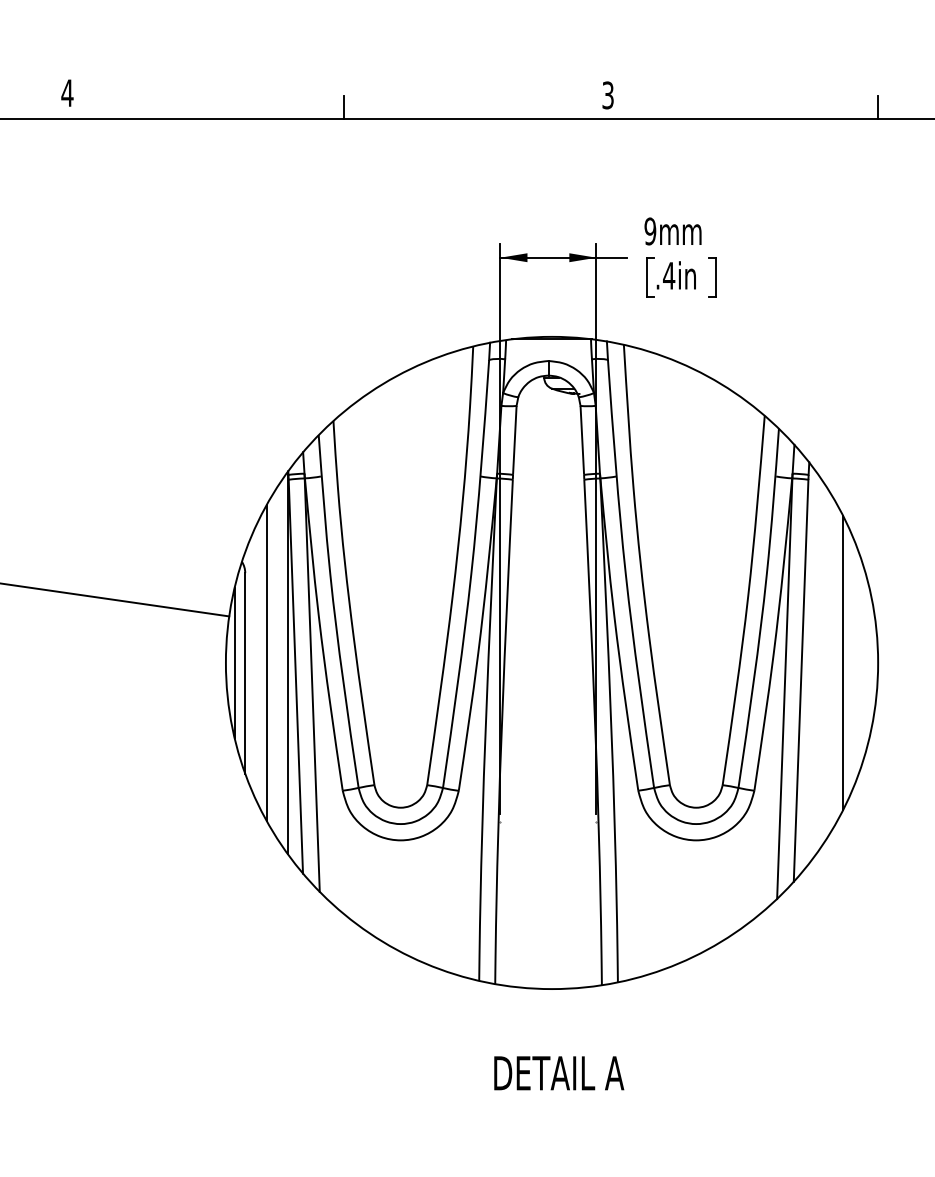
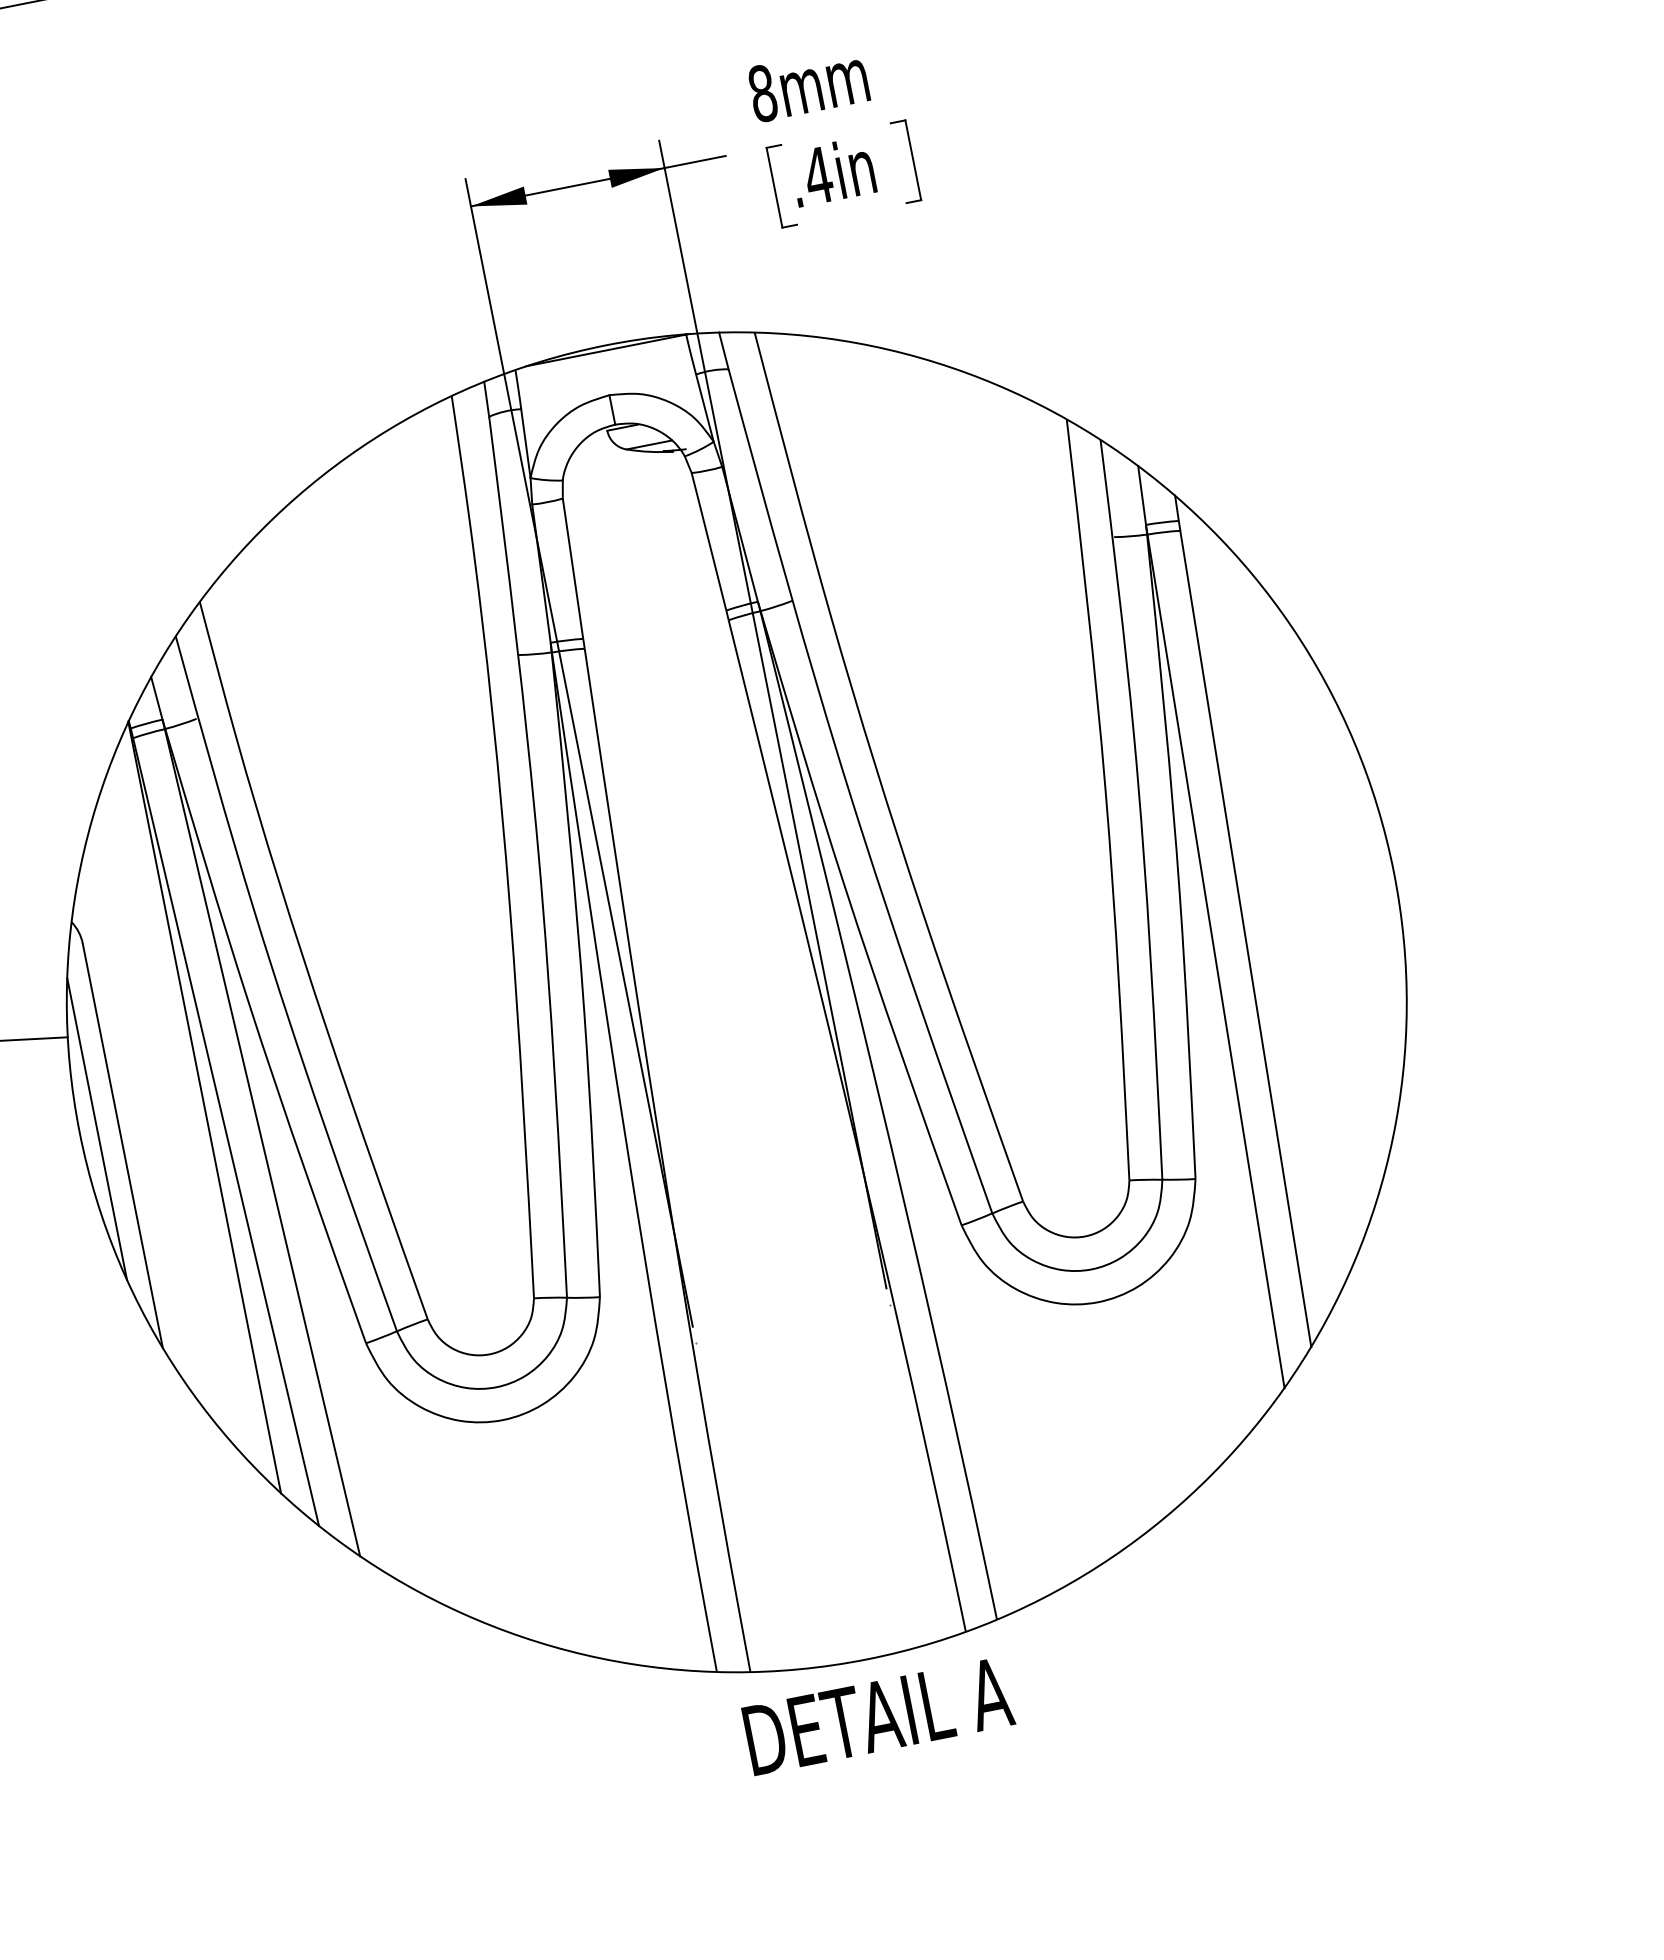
text: (650, 231) -> (763, 93), 9mm -> 8mm
line: (266, 662) -> (161, 1115), removed
line: (843, 662) -> (1323, 885), removed
text: (559, 1073) -> (879, 1716), moved

